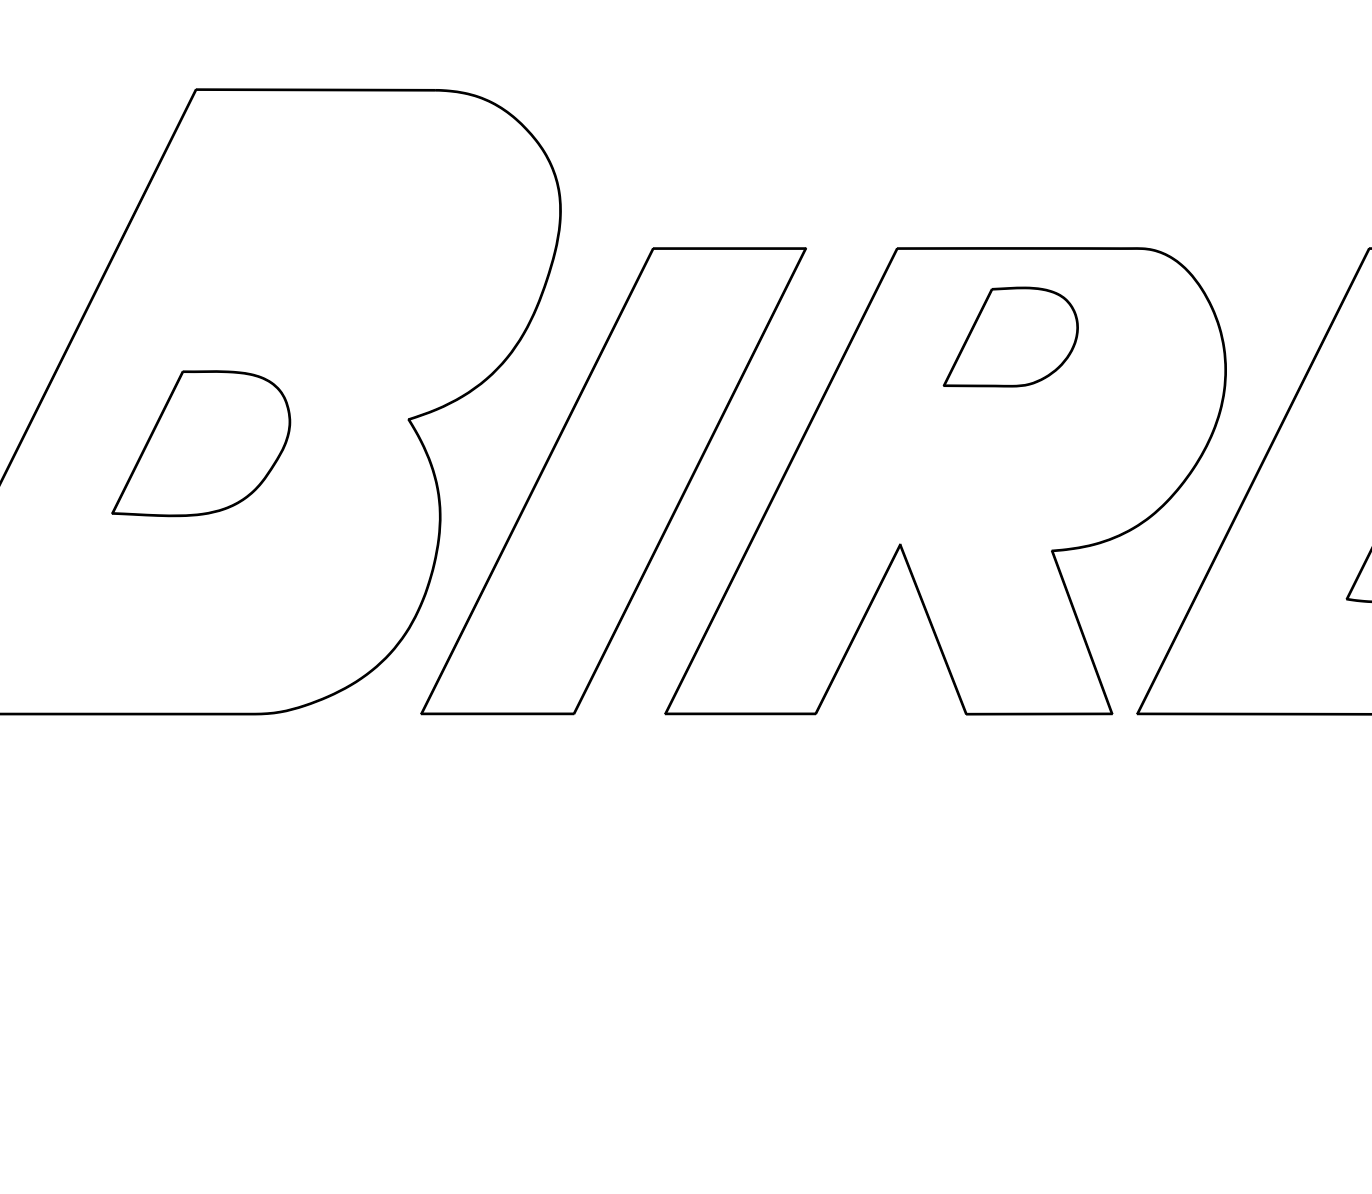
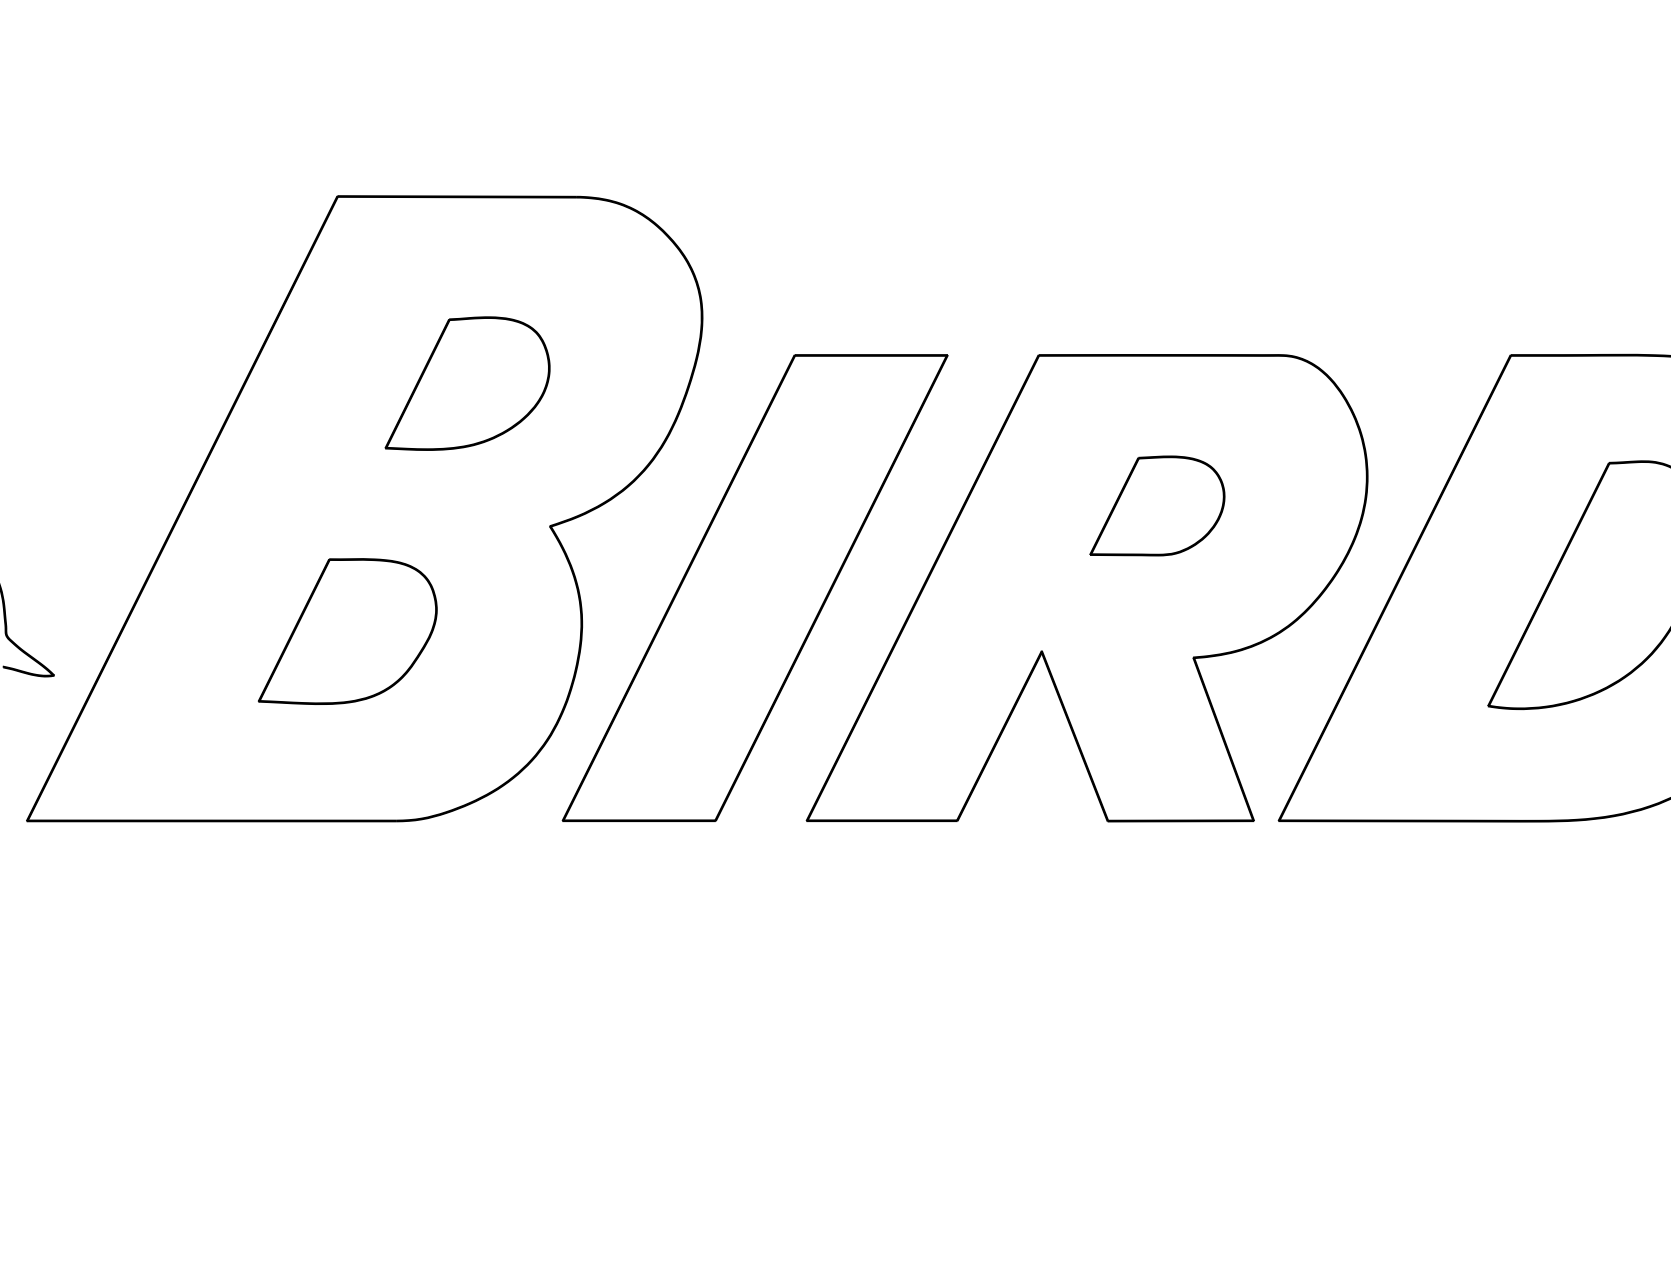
part: (325, 276) -> (467, 383), added
part: (1010, 336) -> (1157, 505), moved
part: (200, 443) -> (347, 631), moved

